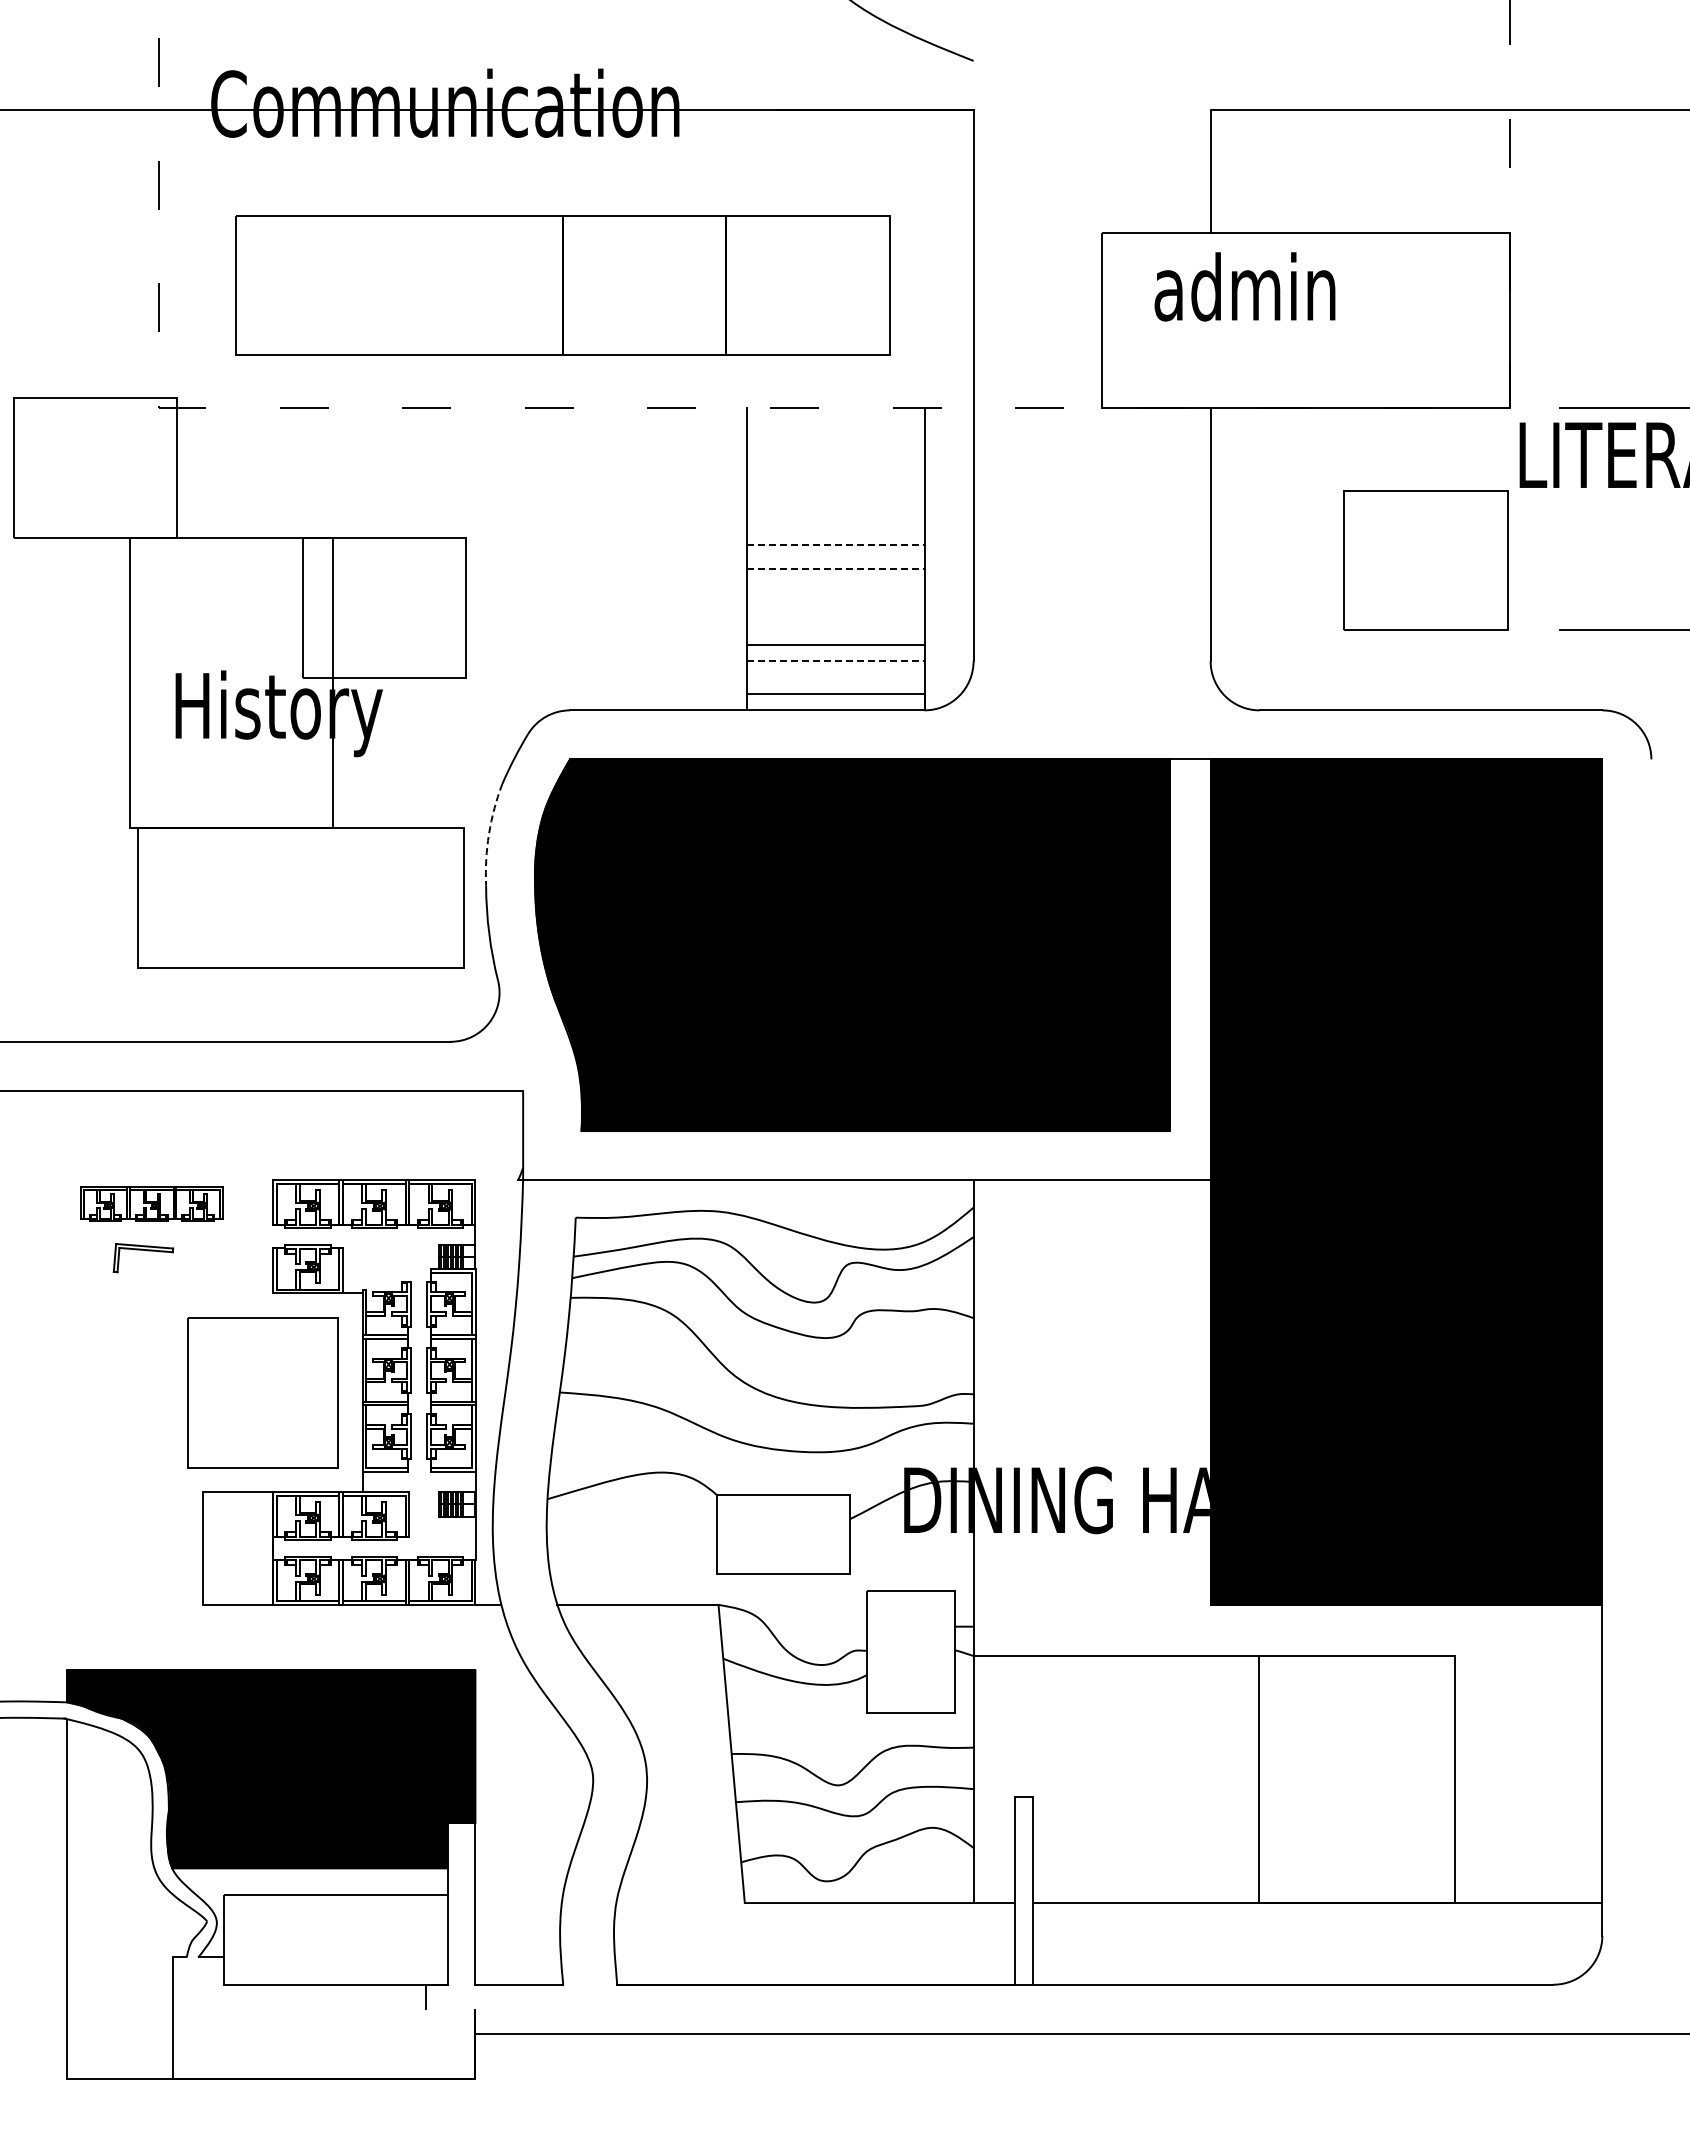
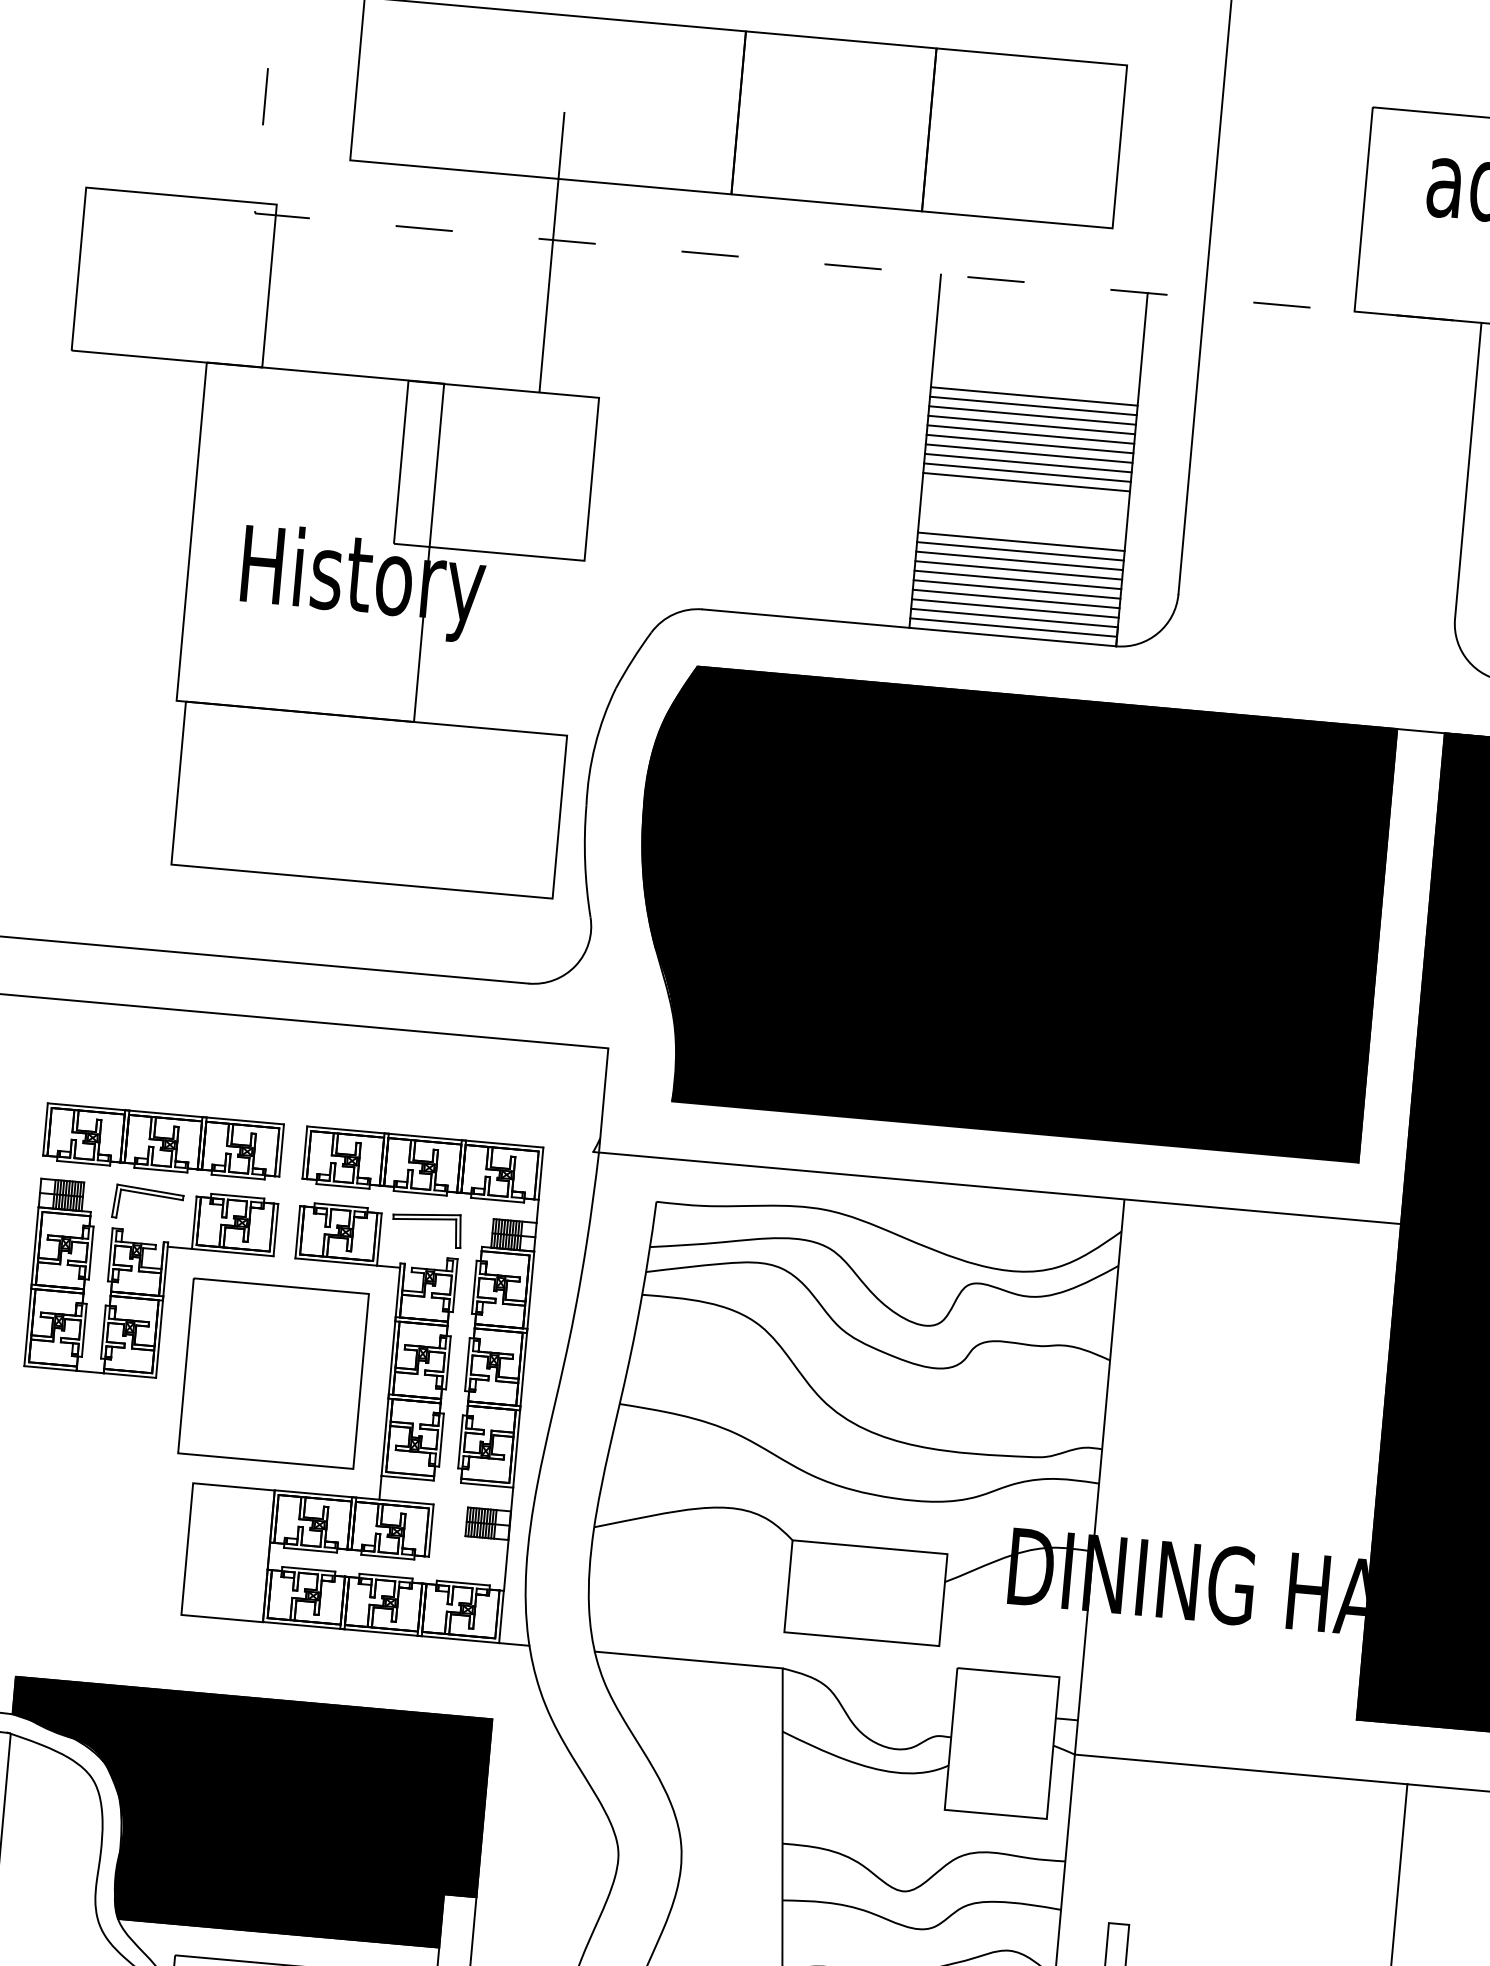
line: (414, 418) -> (551, 252), added
line: (835, 504) -> (1033, 396), added
line: (835, 512) -> (1032, 406), added
line: (835, 520) -> (1032, 415), added
line: (835, 528) -> (1031, 424), added
line: (835, 536) -> (1030, 434), added
line: (835, 544) -> (1029, 443), dashed -> solid
line: (835, 553) -> (1028, 454), added
line: (835, 561) -> (1027, 463), added
line: (835, 569) -> (1026, 472), dashed -> solid
line: (835, 577) -> (1026, 482), added
line: (835, 628) -> (1020, 541), added
line: (835, 636) -> (1019, 550), added
line: (835, 653) -> (1018, 570), added
line: (835, 661) -> (1017, 580), dashed -> solid
line: (835, 669) -> (1016, 589), added
line: (835, 677) -> (1015, 598), added
line: (835, 685) -> (1014, 608), added
line: (835, 702) -> (1013, 627), added
arc: (489, 834) -> (595, 745), dashed -> solid
part: (151, 1203) -> (163, 1141), size x1.43
part: (382, 1250) -> (427, 1219), added
part: (152, 1324) -> (151, 1282), added

